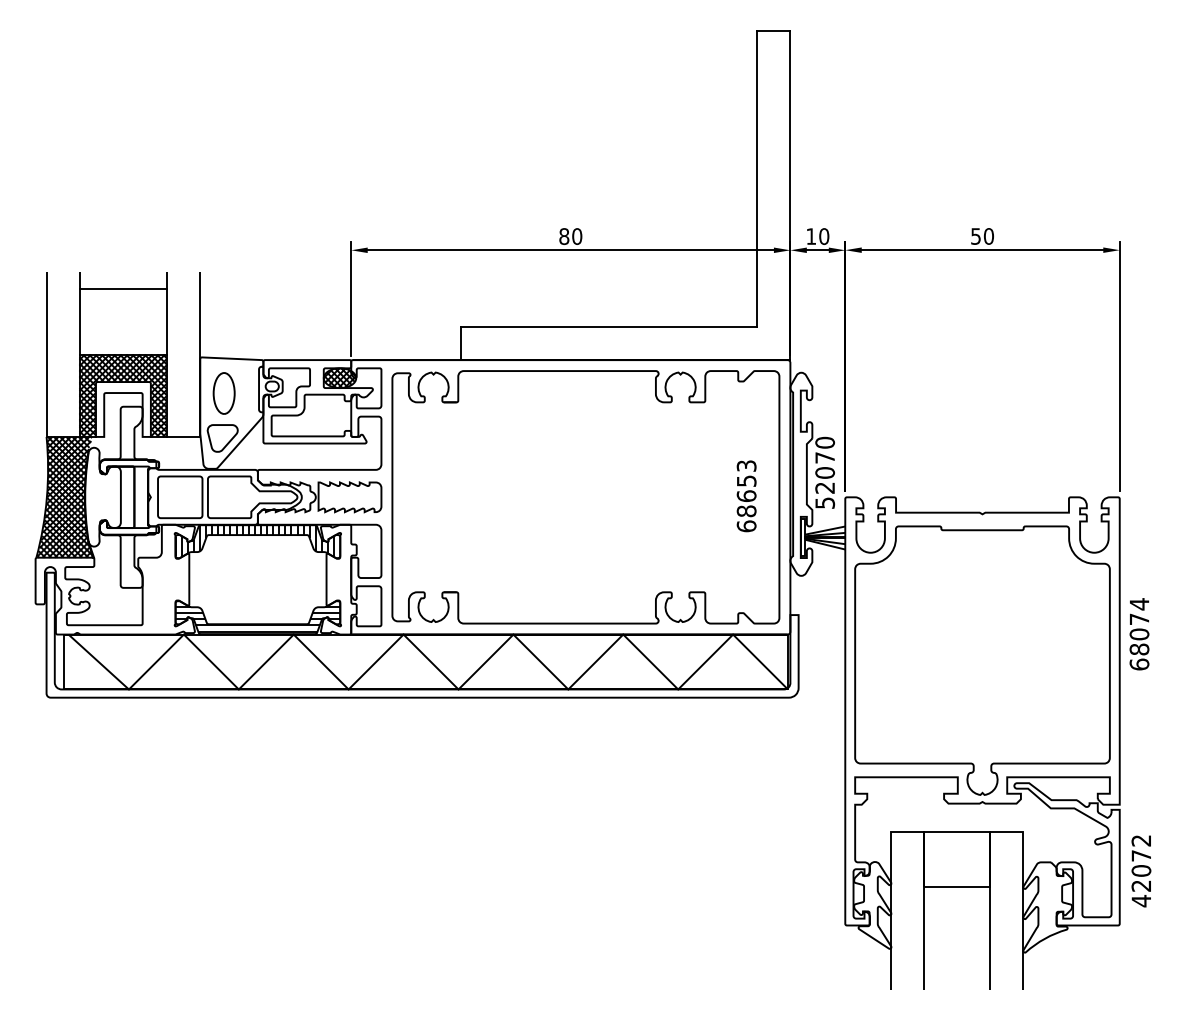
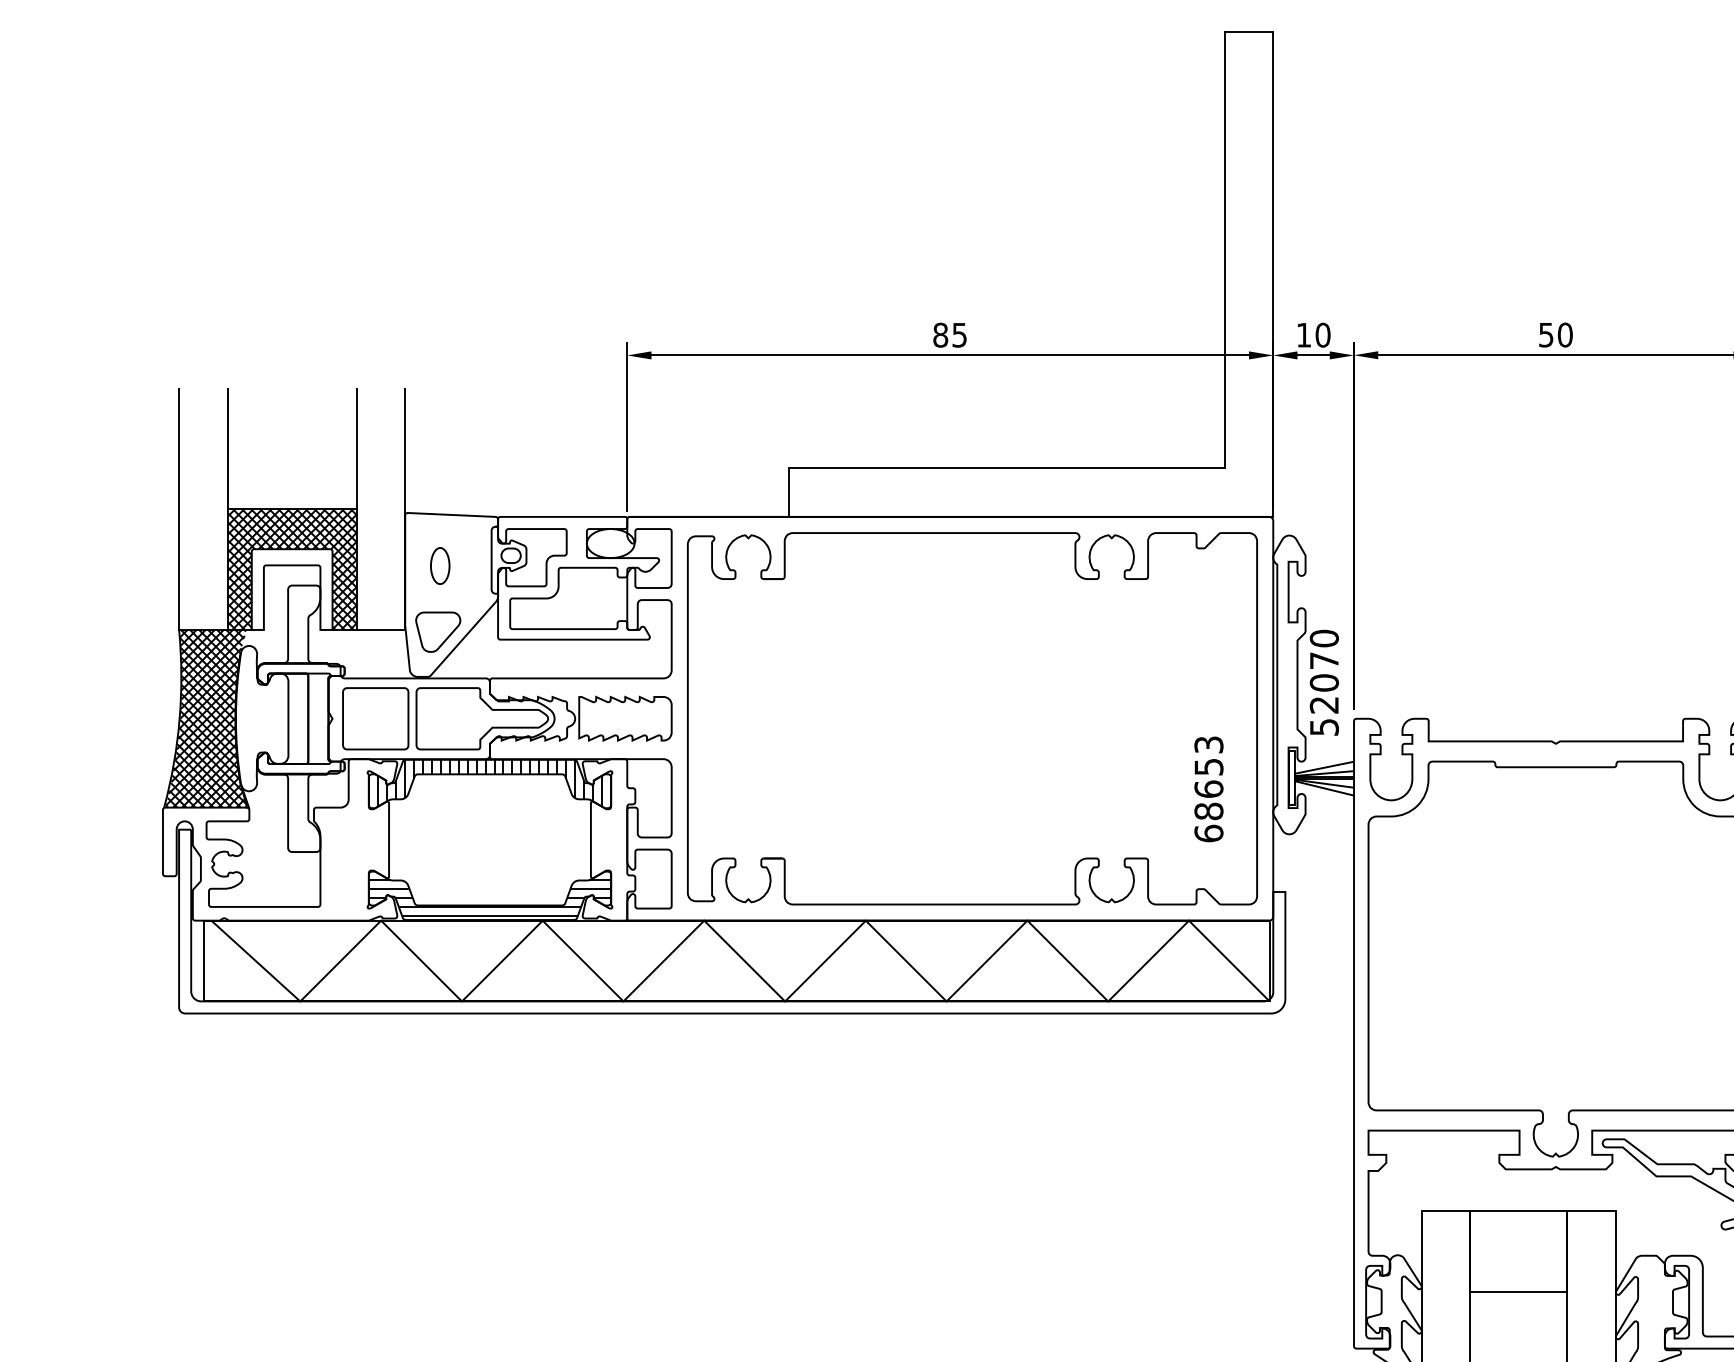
text: (577, 236) -> (960, 335), 80 -> 85
line: (123, 288) -> (292, 411), removed
hatch: (339, 378) -> (610, 544), removed
part: (223, 393) -> (439, 566), size x0.6
text: (746, 496) -> (1208, 789), moved

